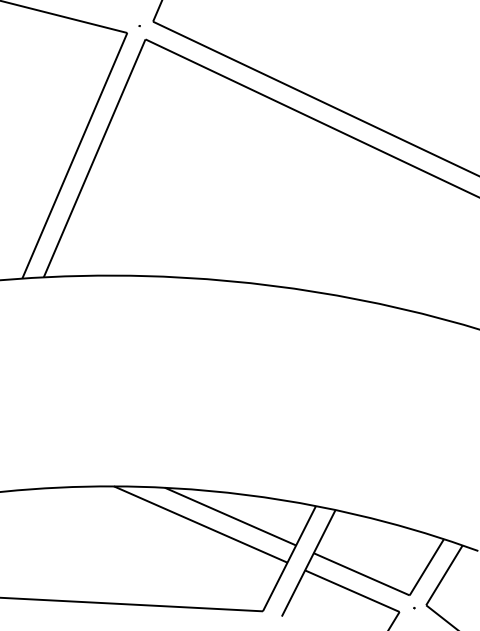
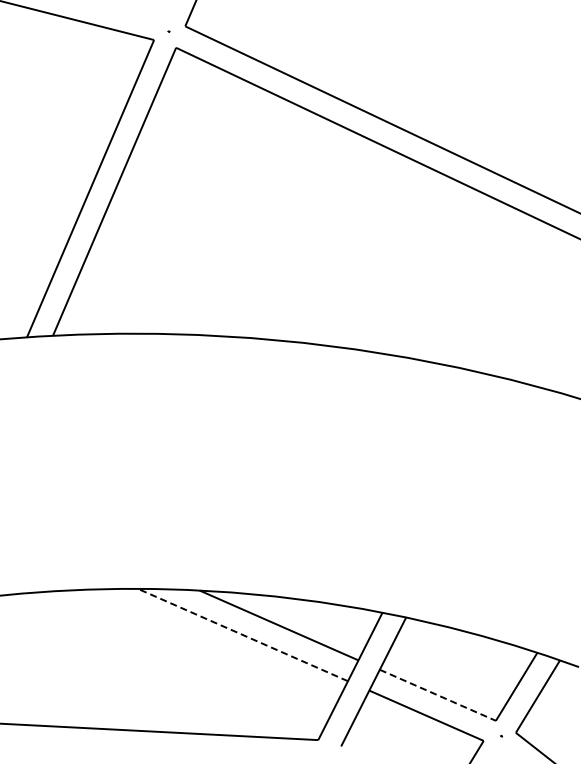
line: (200, 524) -> (242, 635), solid -> dashed
line: (362, 574) -> (438, 695), solid -> dashed

